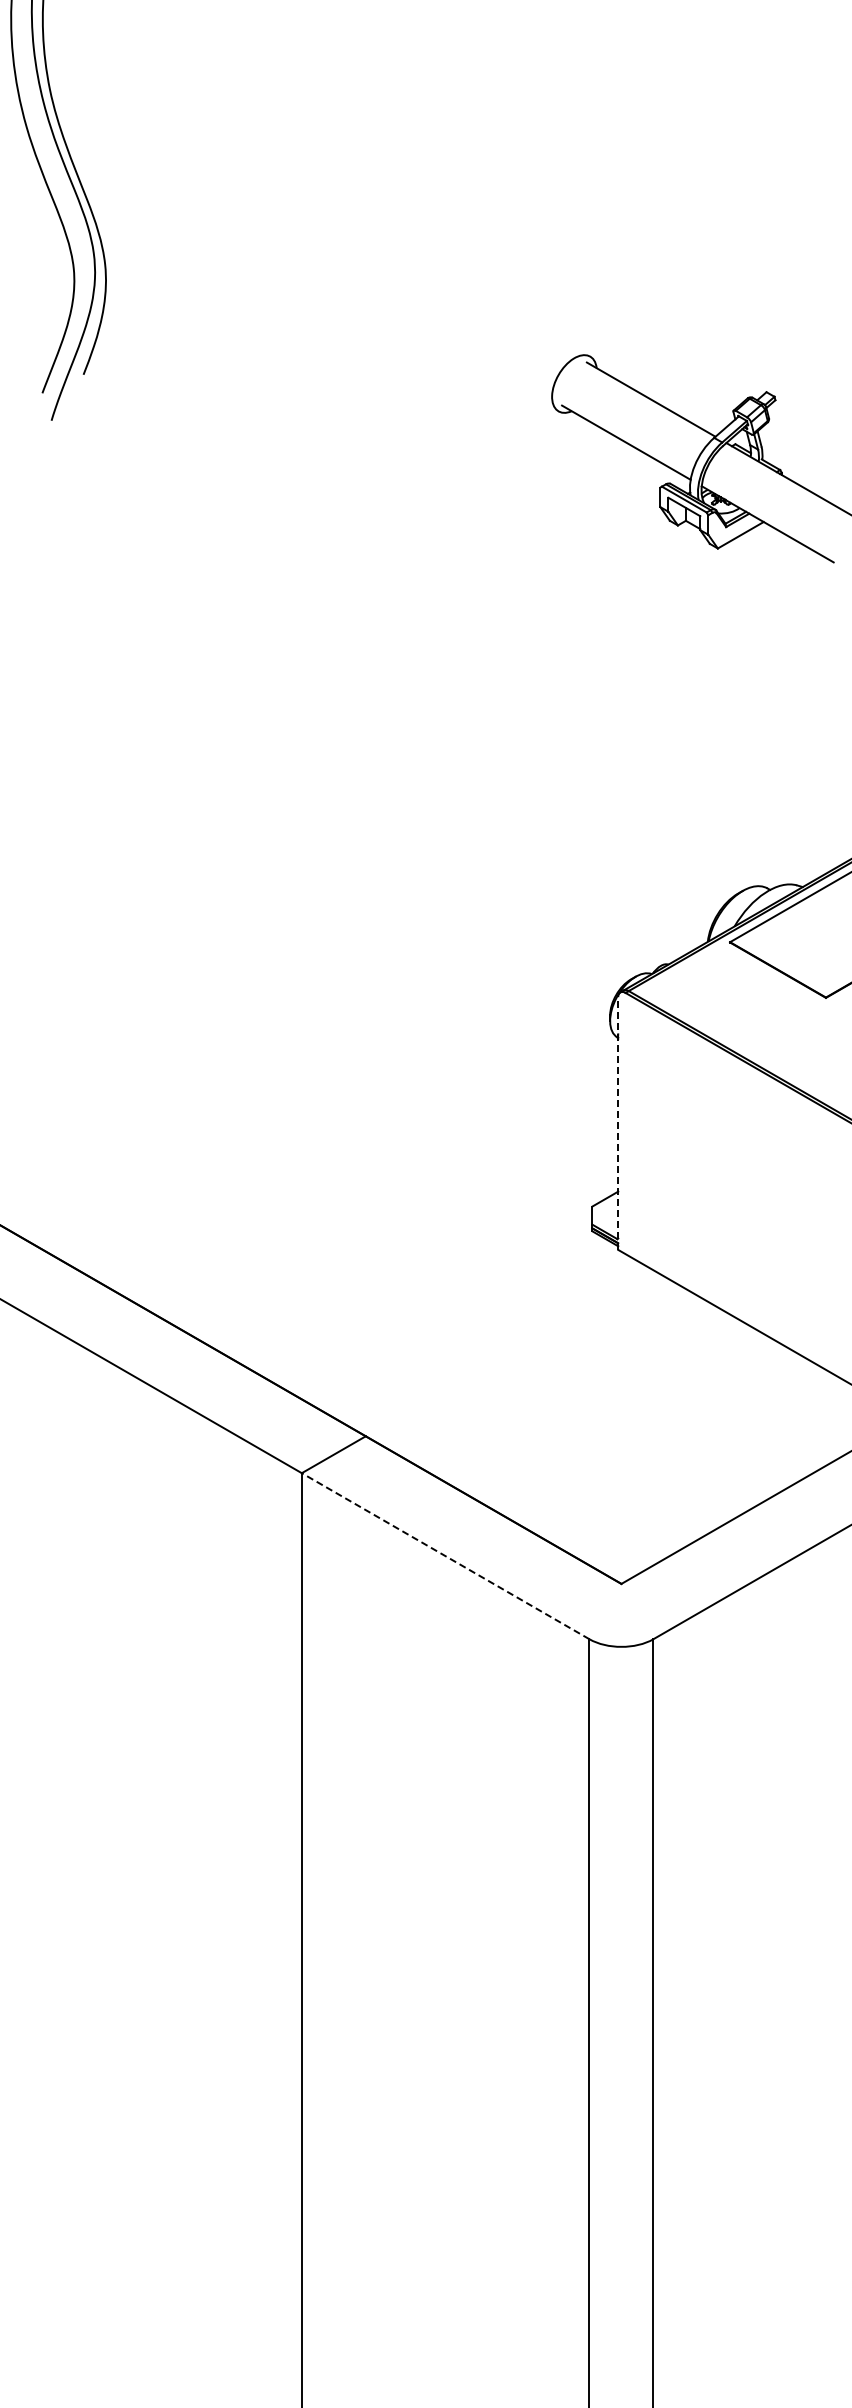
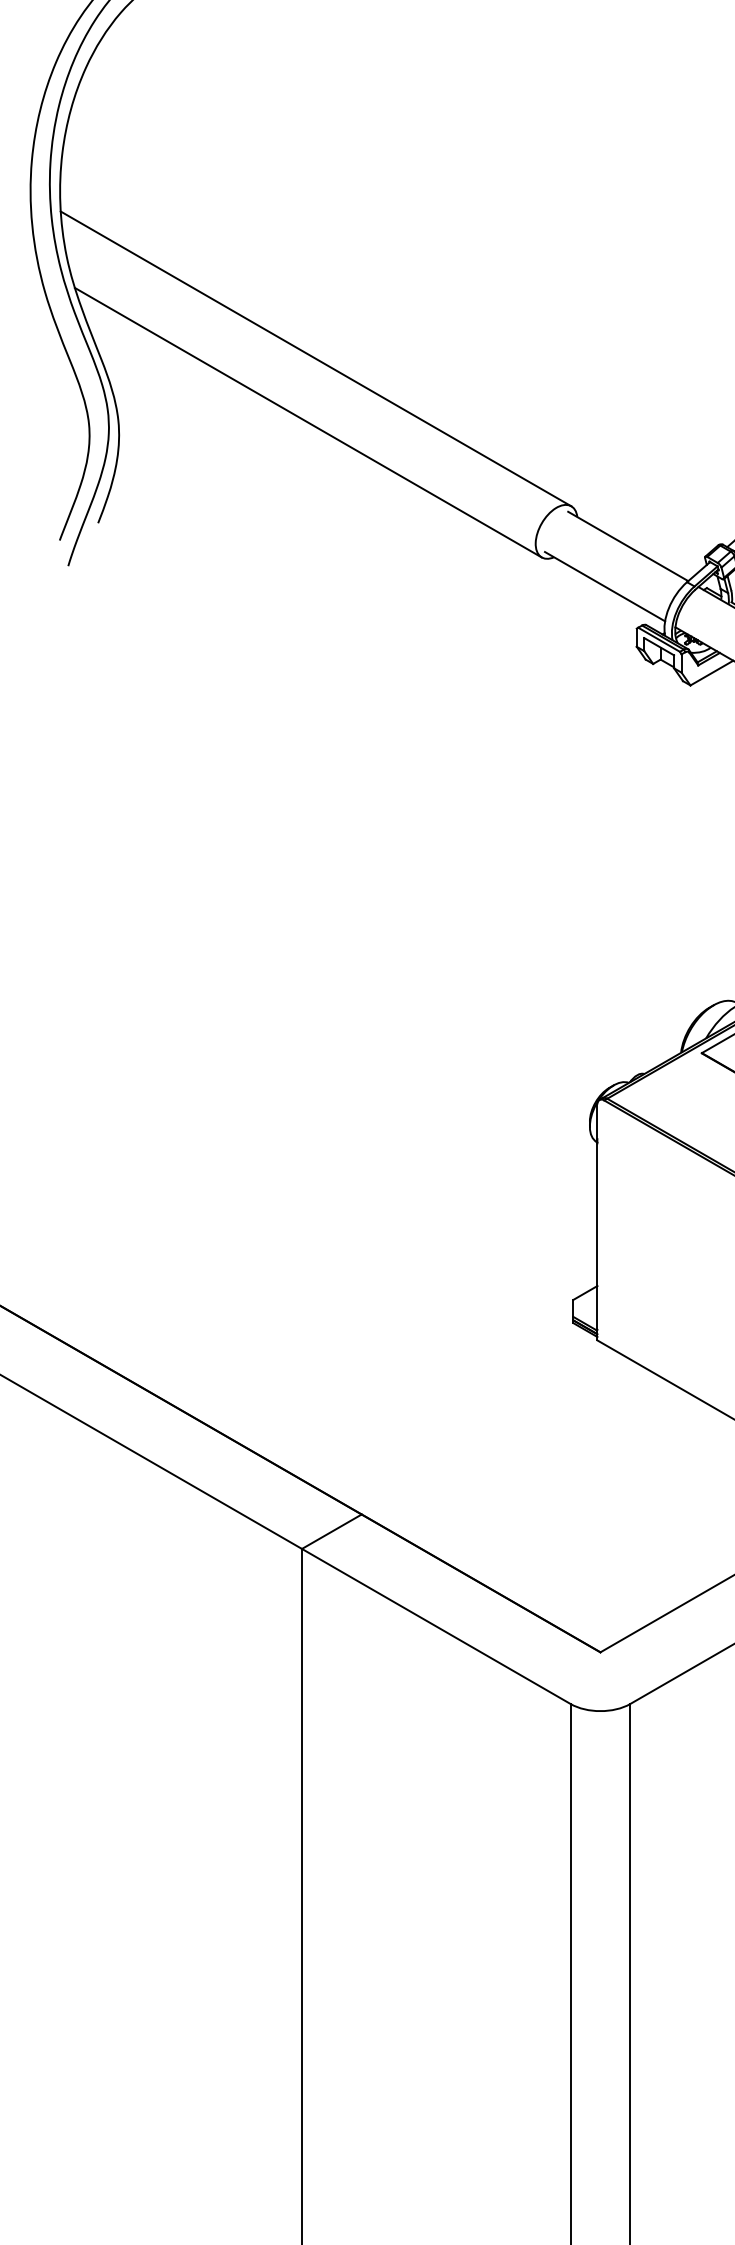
line: (316, 198) -> (315, 358), added
line: (308, 266) -> (308, 422), added
line: (618, 1123) -> (597, 1222), dashed -> solid
line: (445, 1555) -> (436, 1625), dashed -> solid

